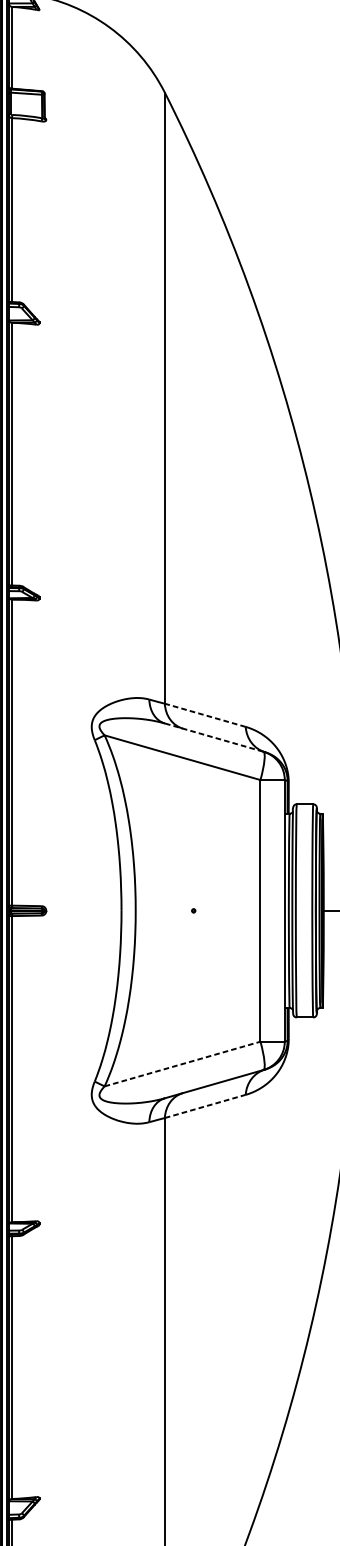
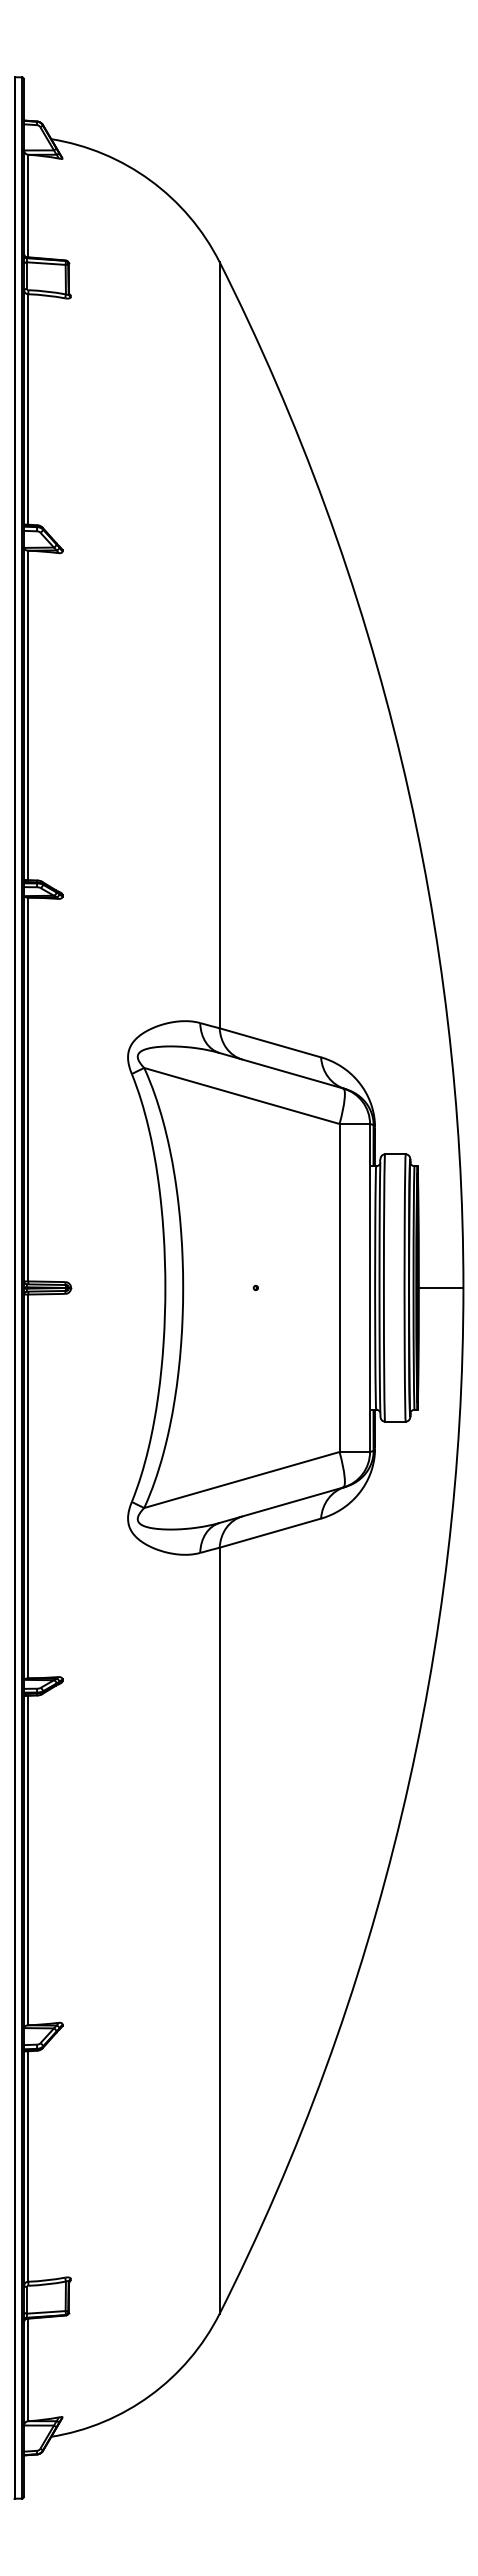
line: (205, 715) -> (270, 1042), dashed -> solid
line: (214, 737) -> (282, 1070), dashed -> solid
line: (182, 1064) -> (241, 1480), dashed -> solid
line: (205, 1106) -> (270, 1533), dashed -> solid

